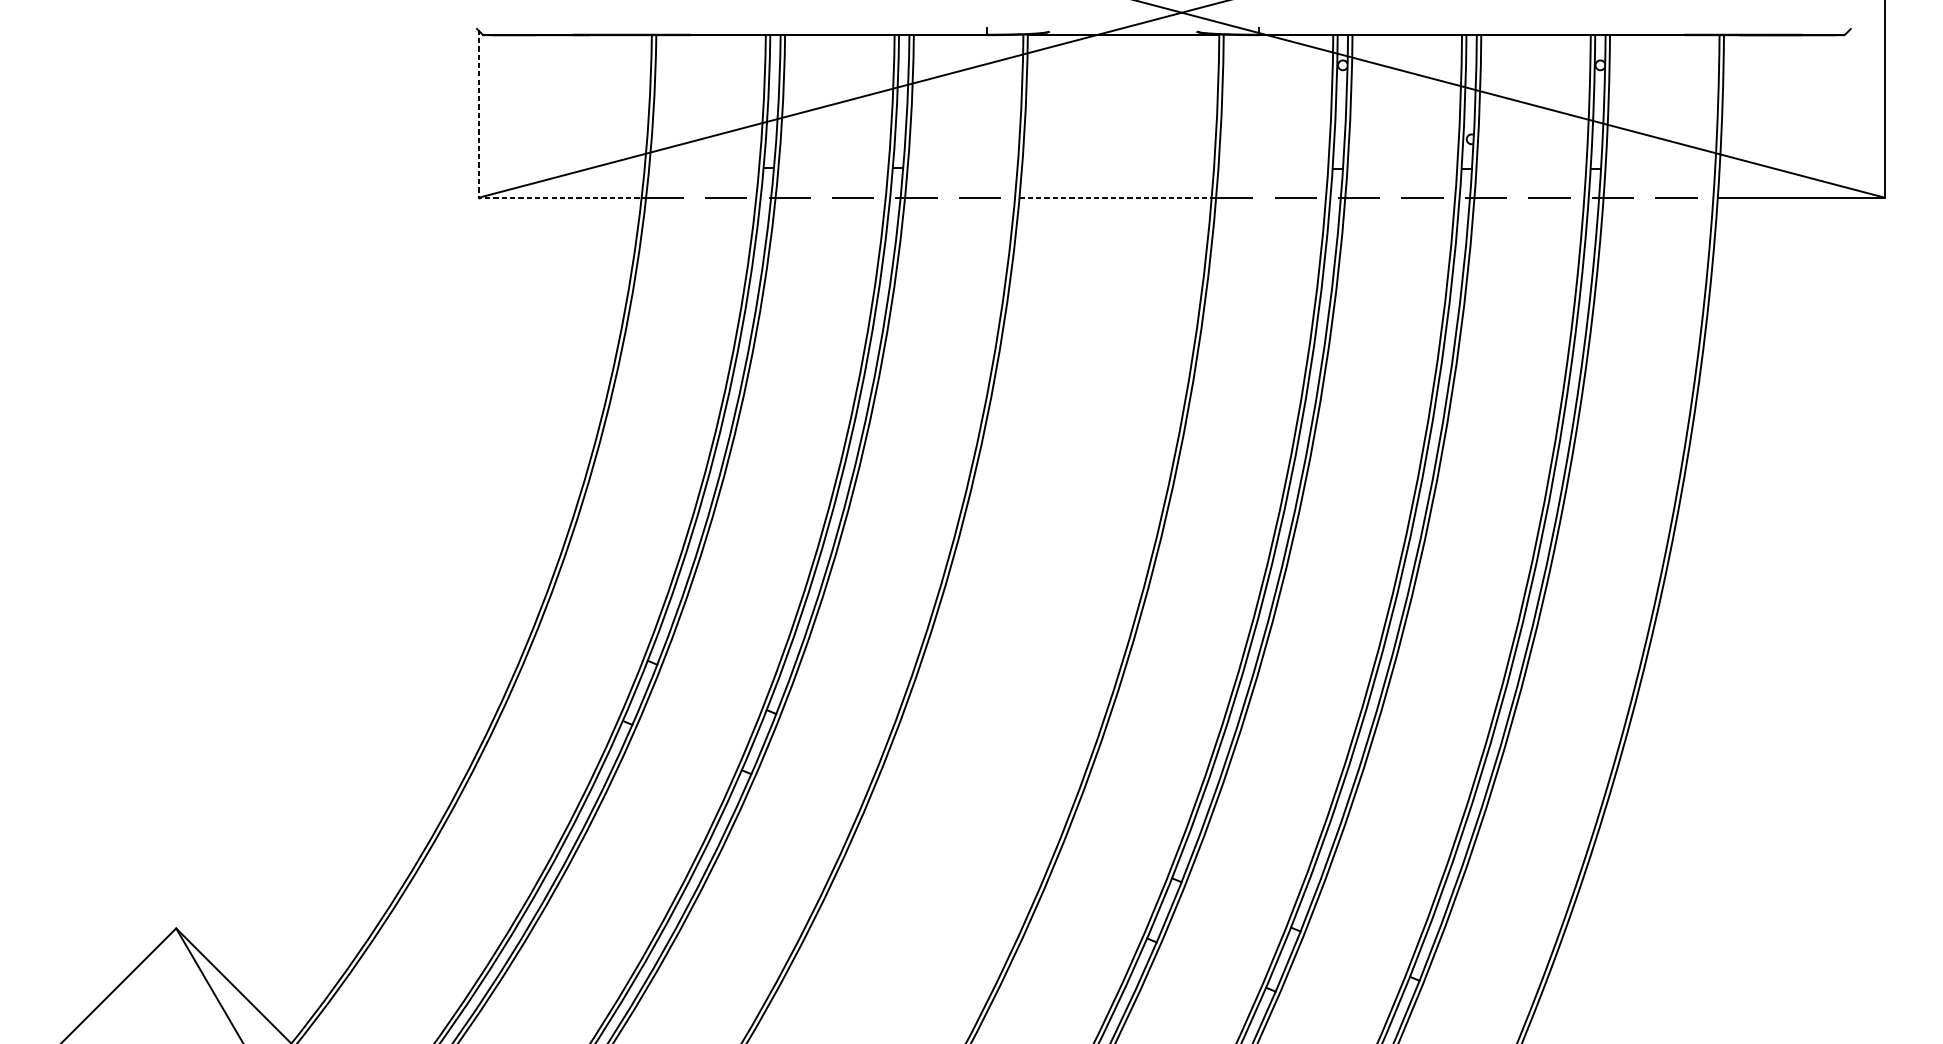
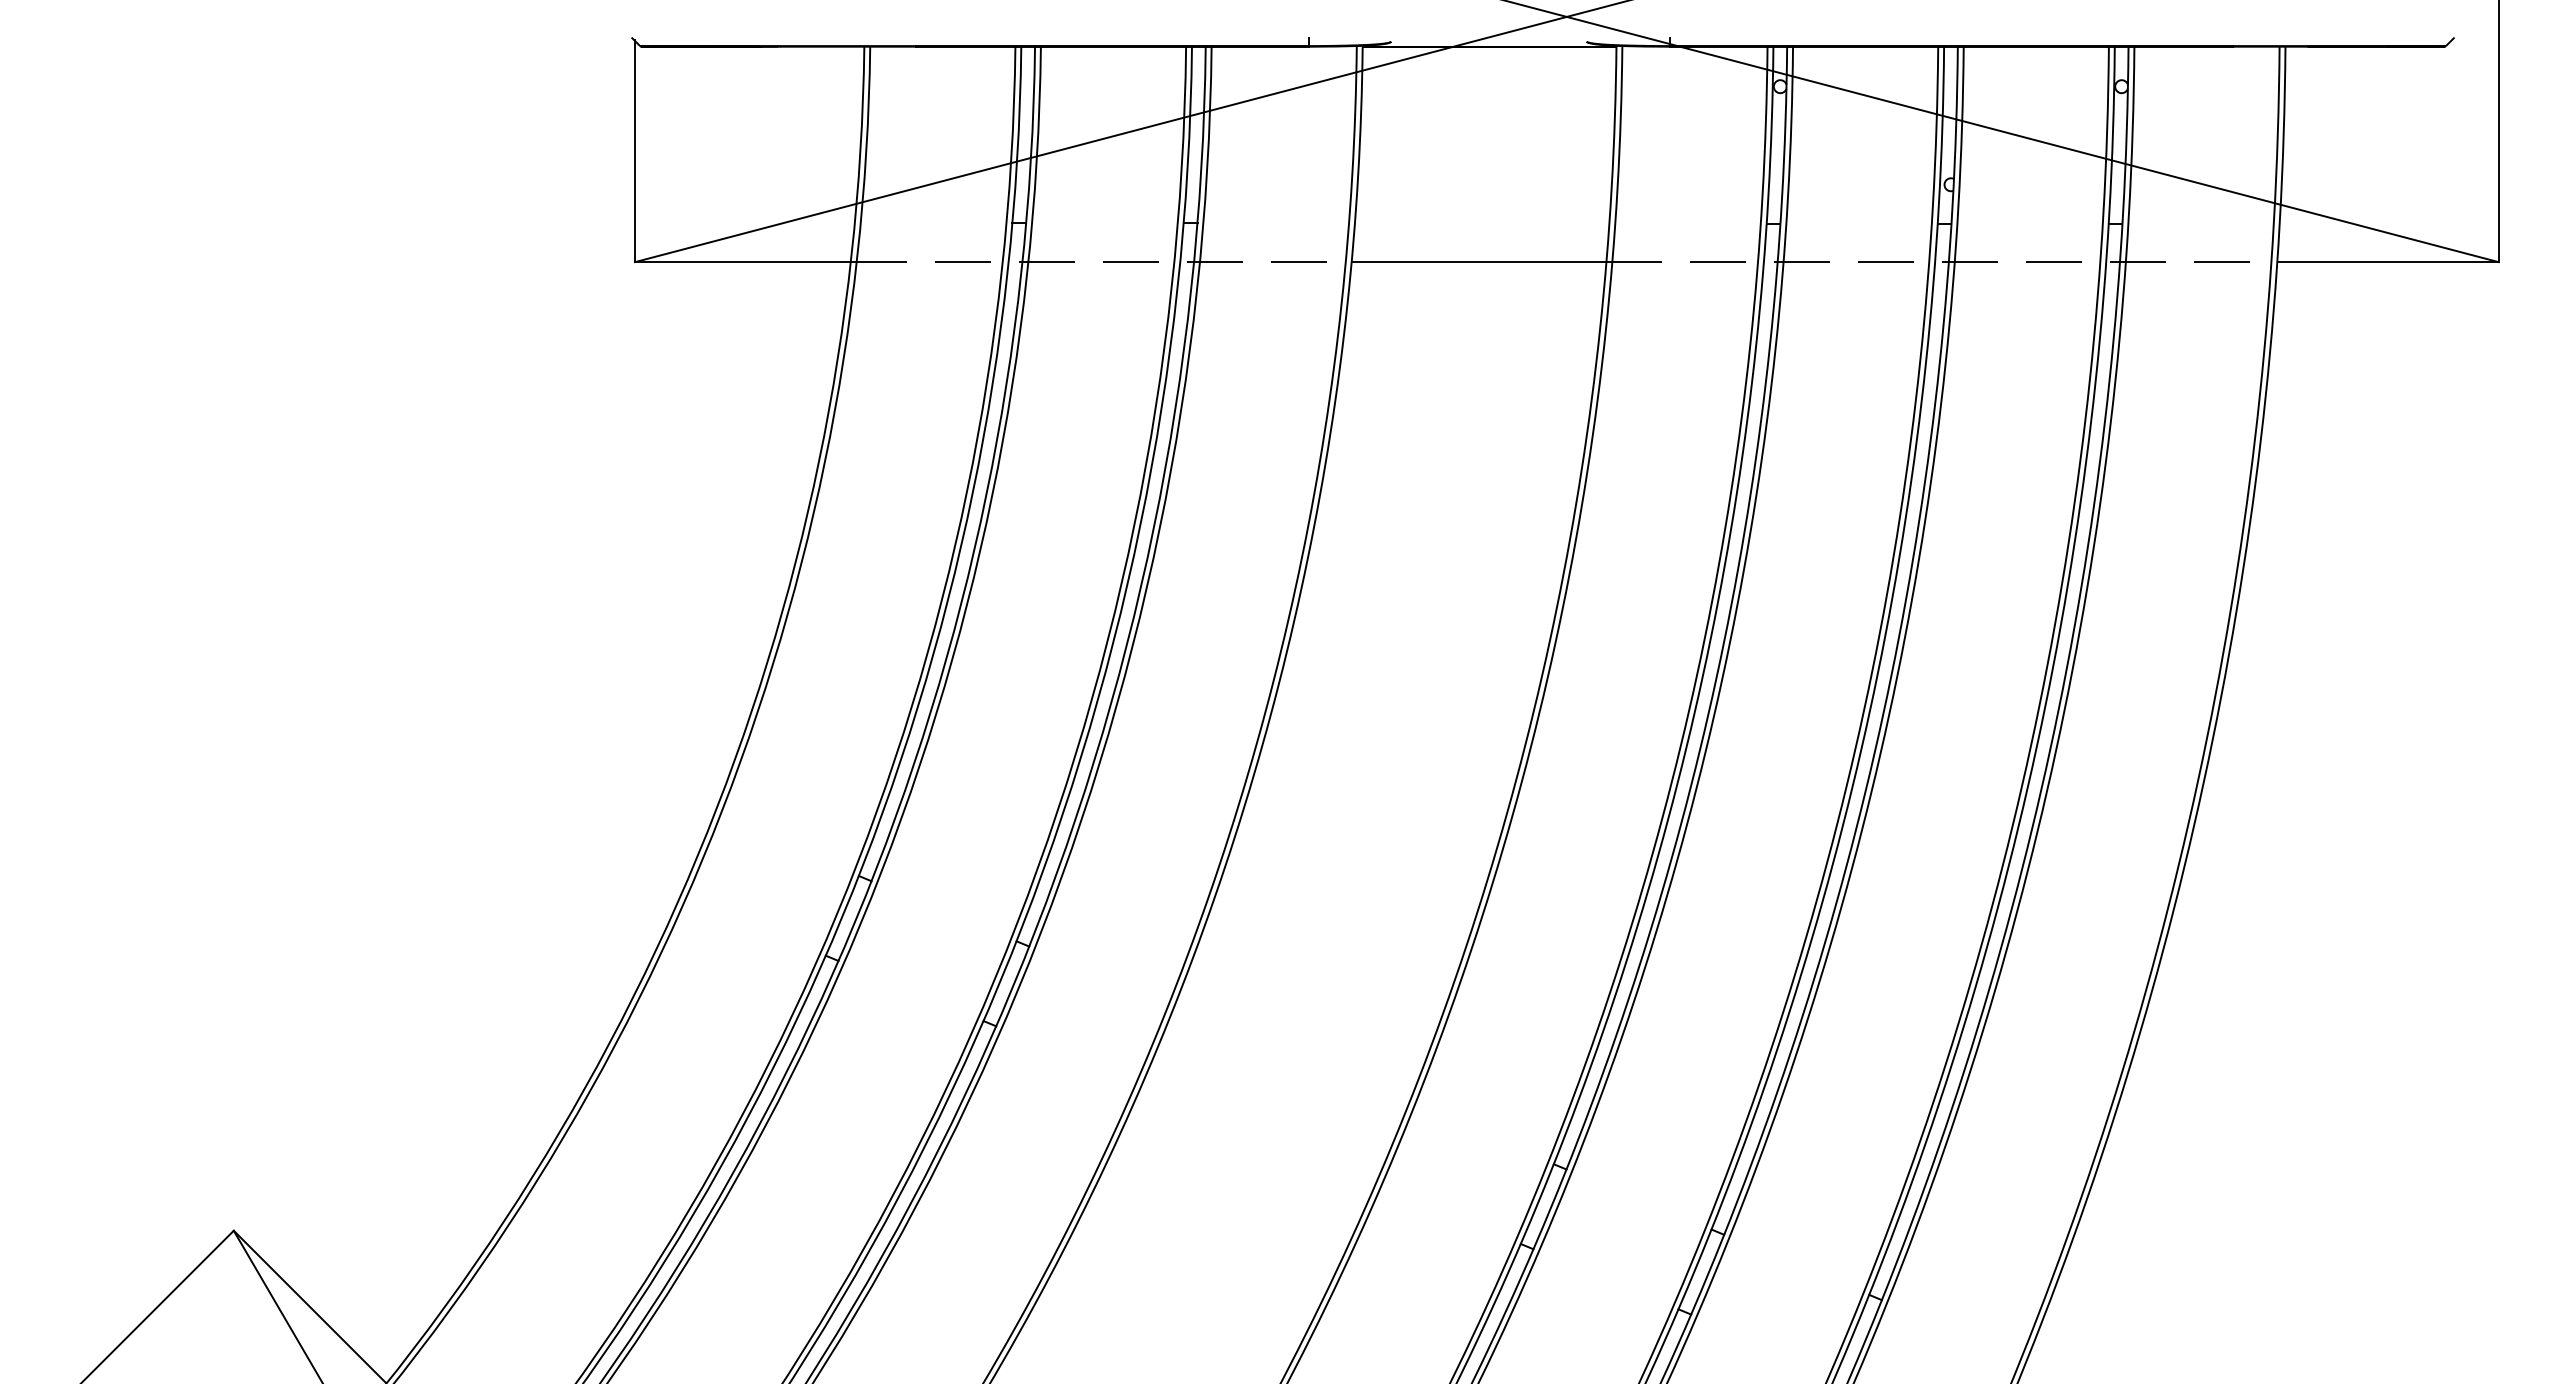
line: (478, 196) -> (634, 260), dashed -> solid
line: (1115, 197) -> (1479, 262), dashed -> solid

